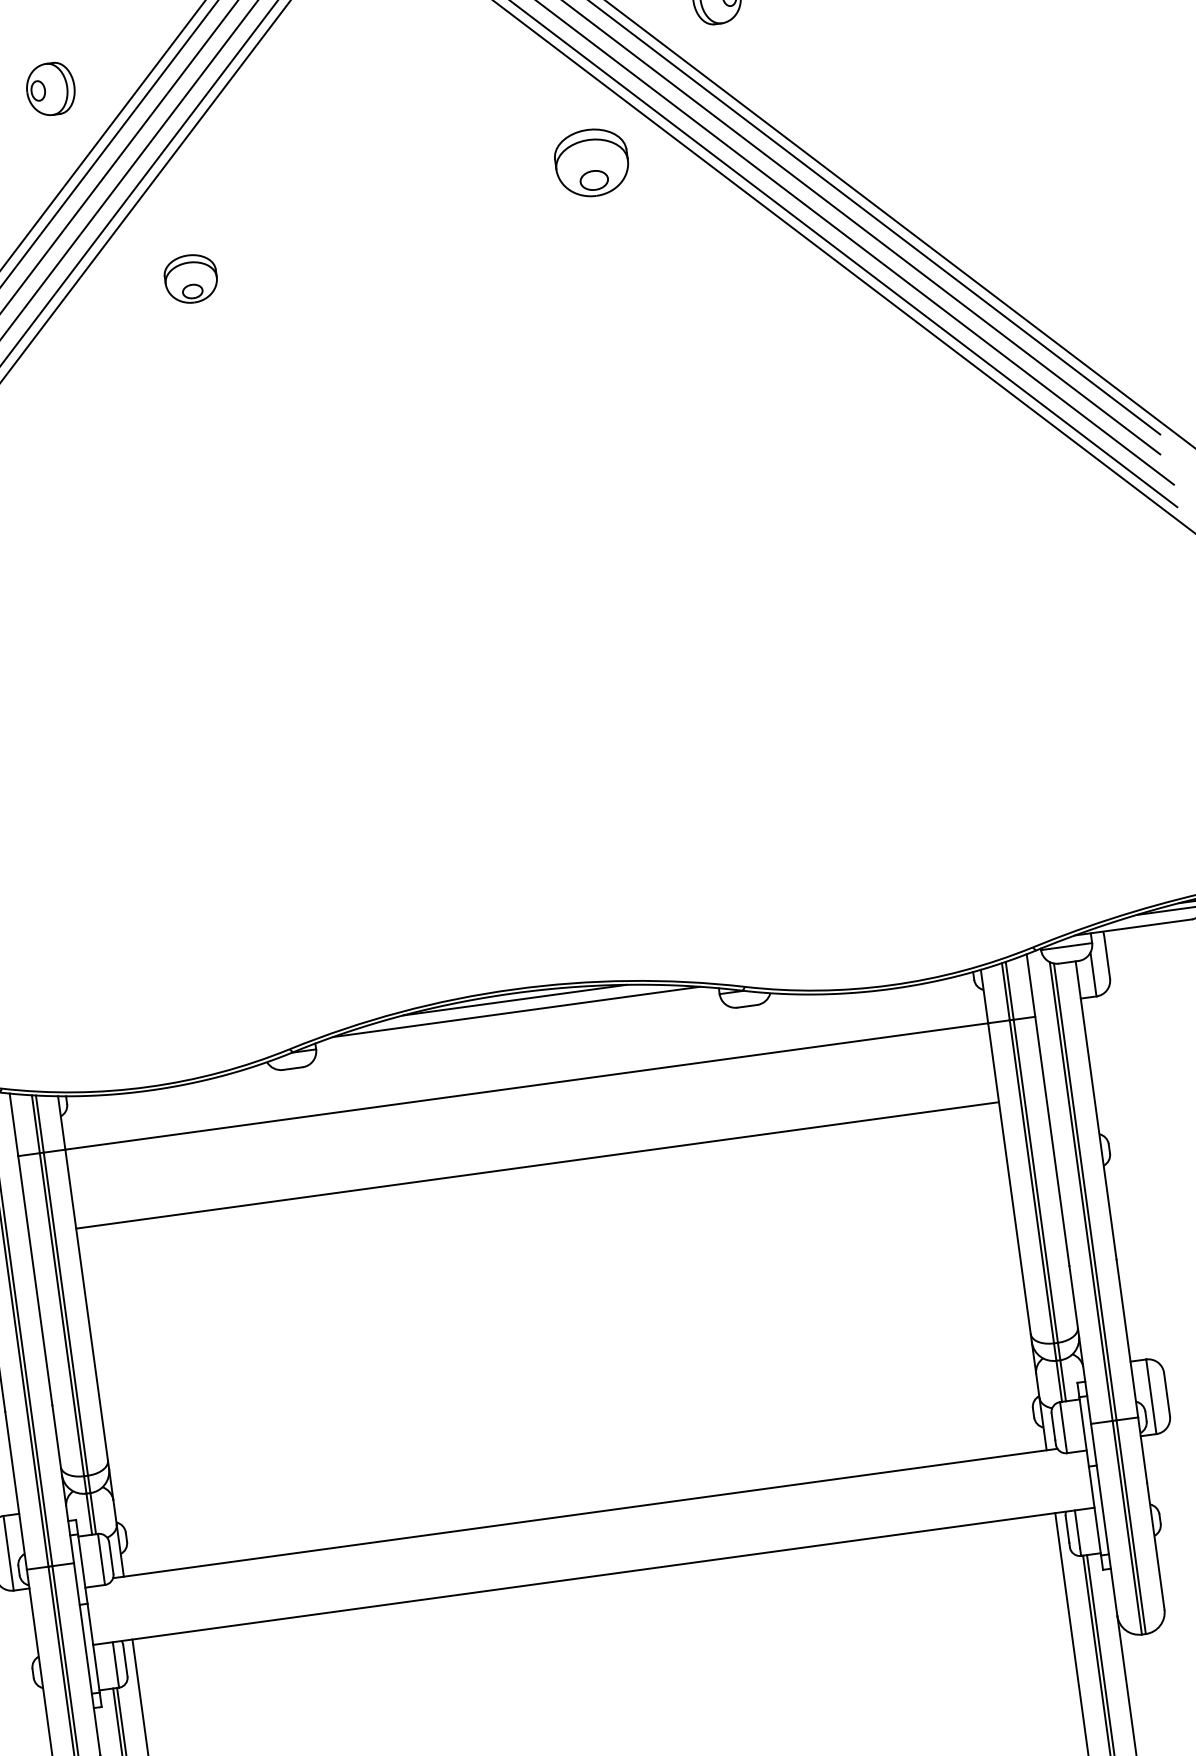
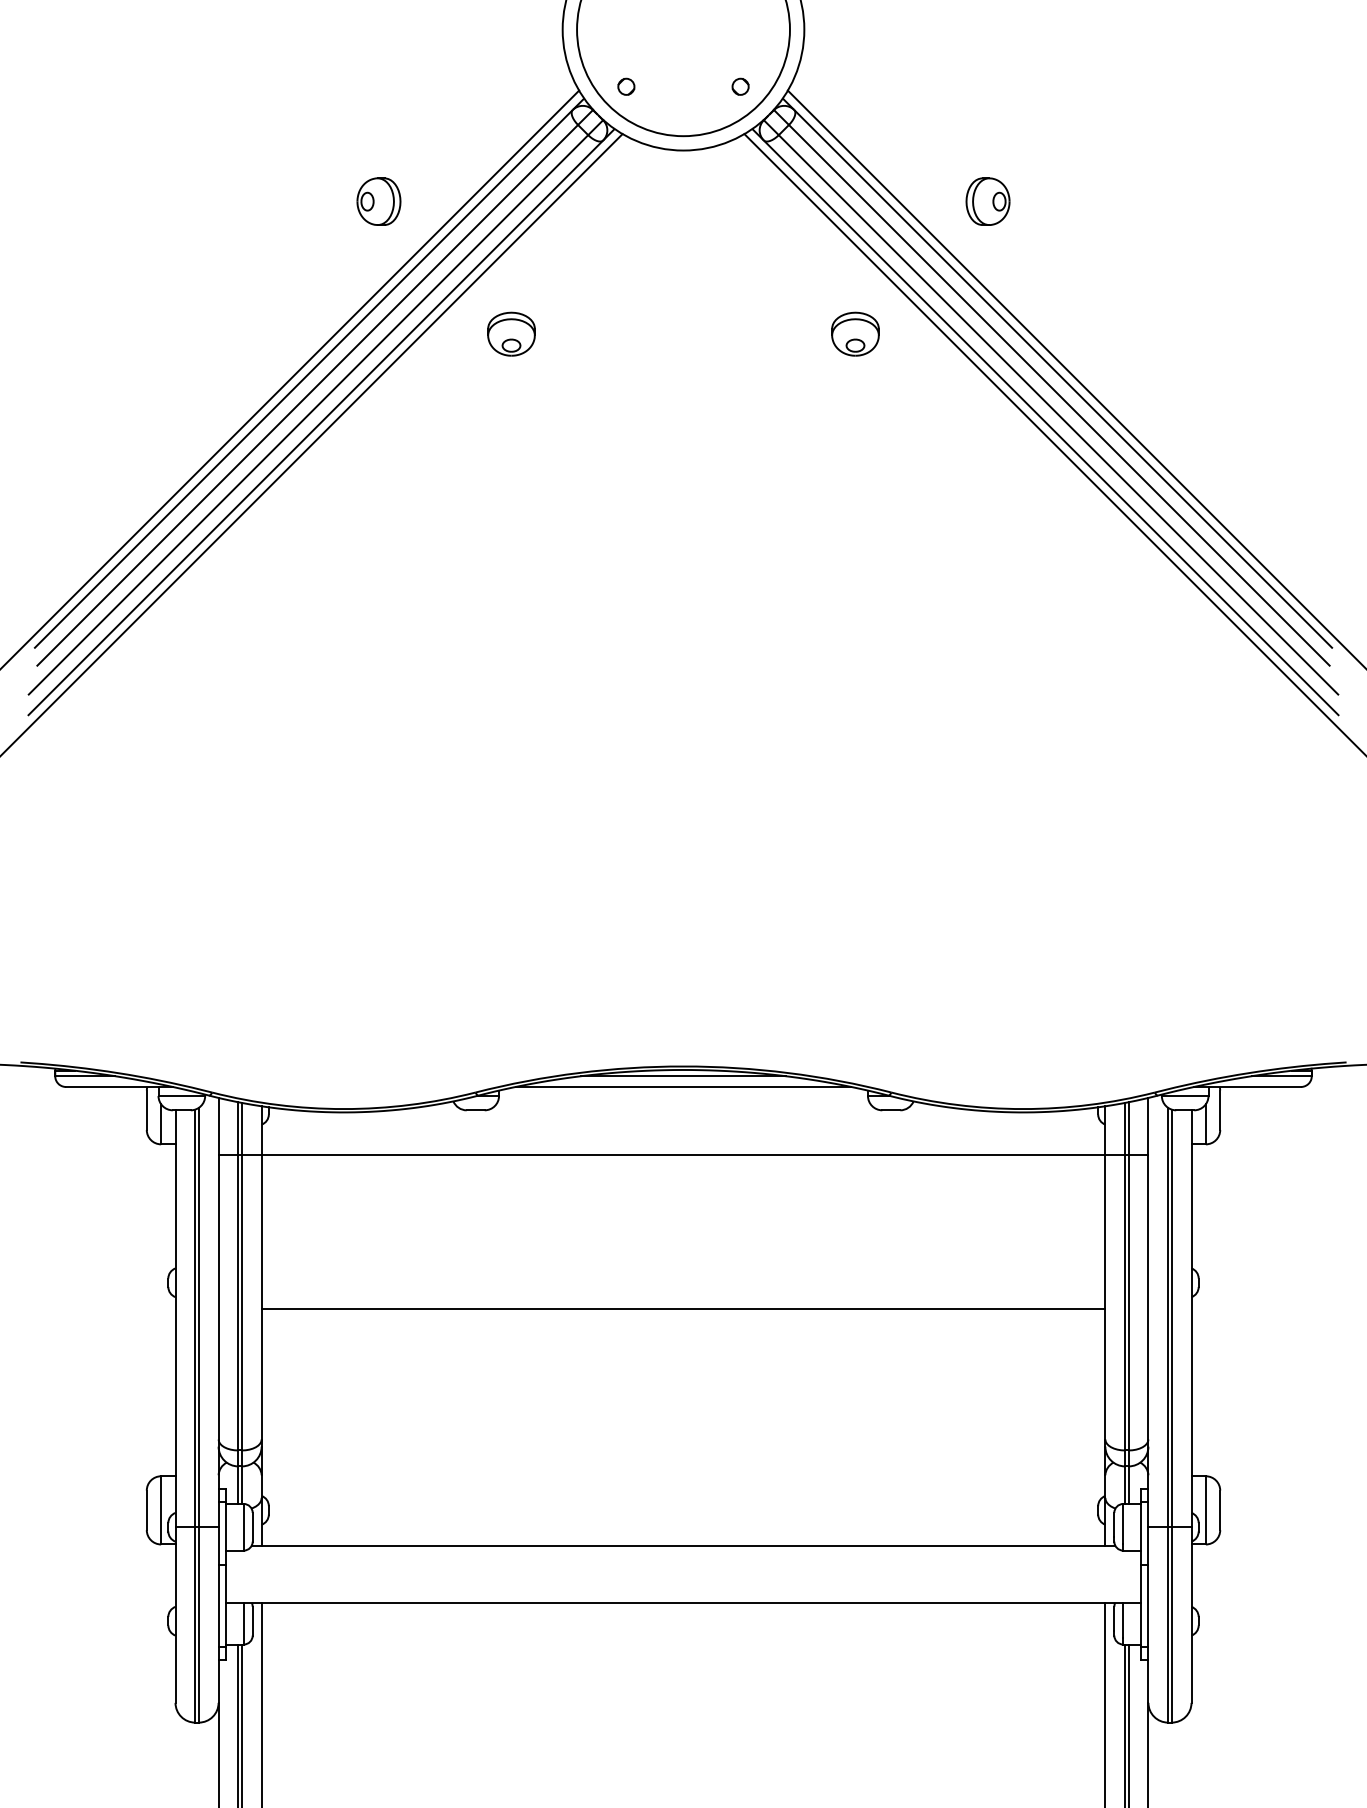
part: (591, 162) -> (855, 333), size x0.71
part: (190, 278) -> (511, 333), moved
line: (537, 1165) -> (683, 1309), moved

